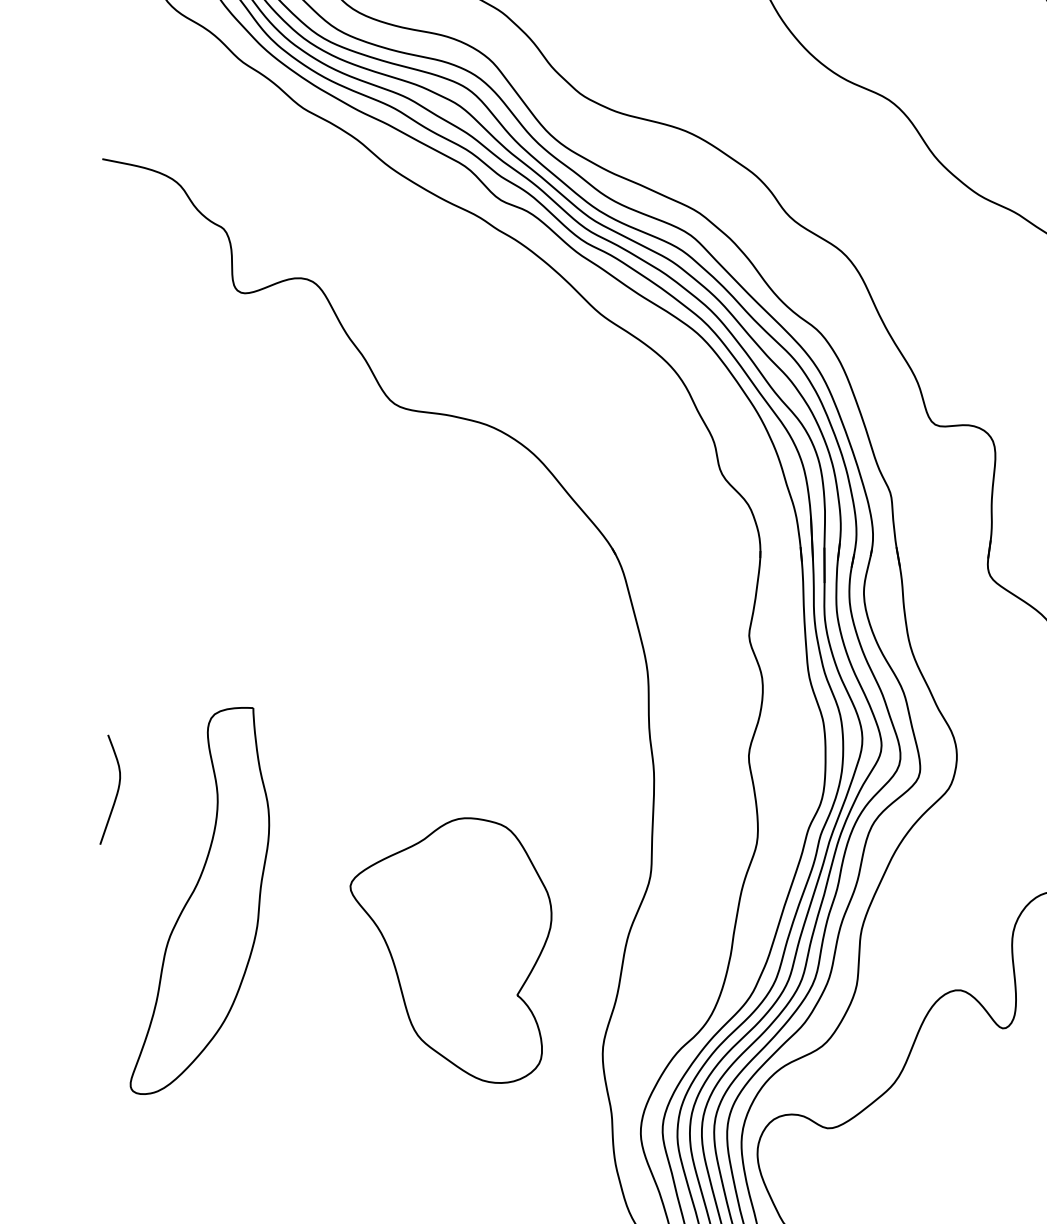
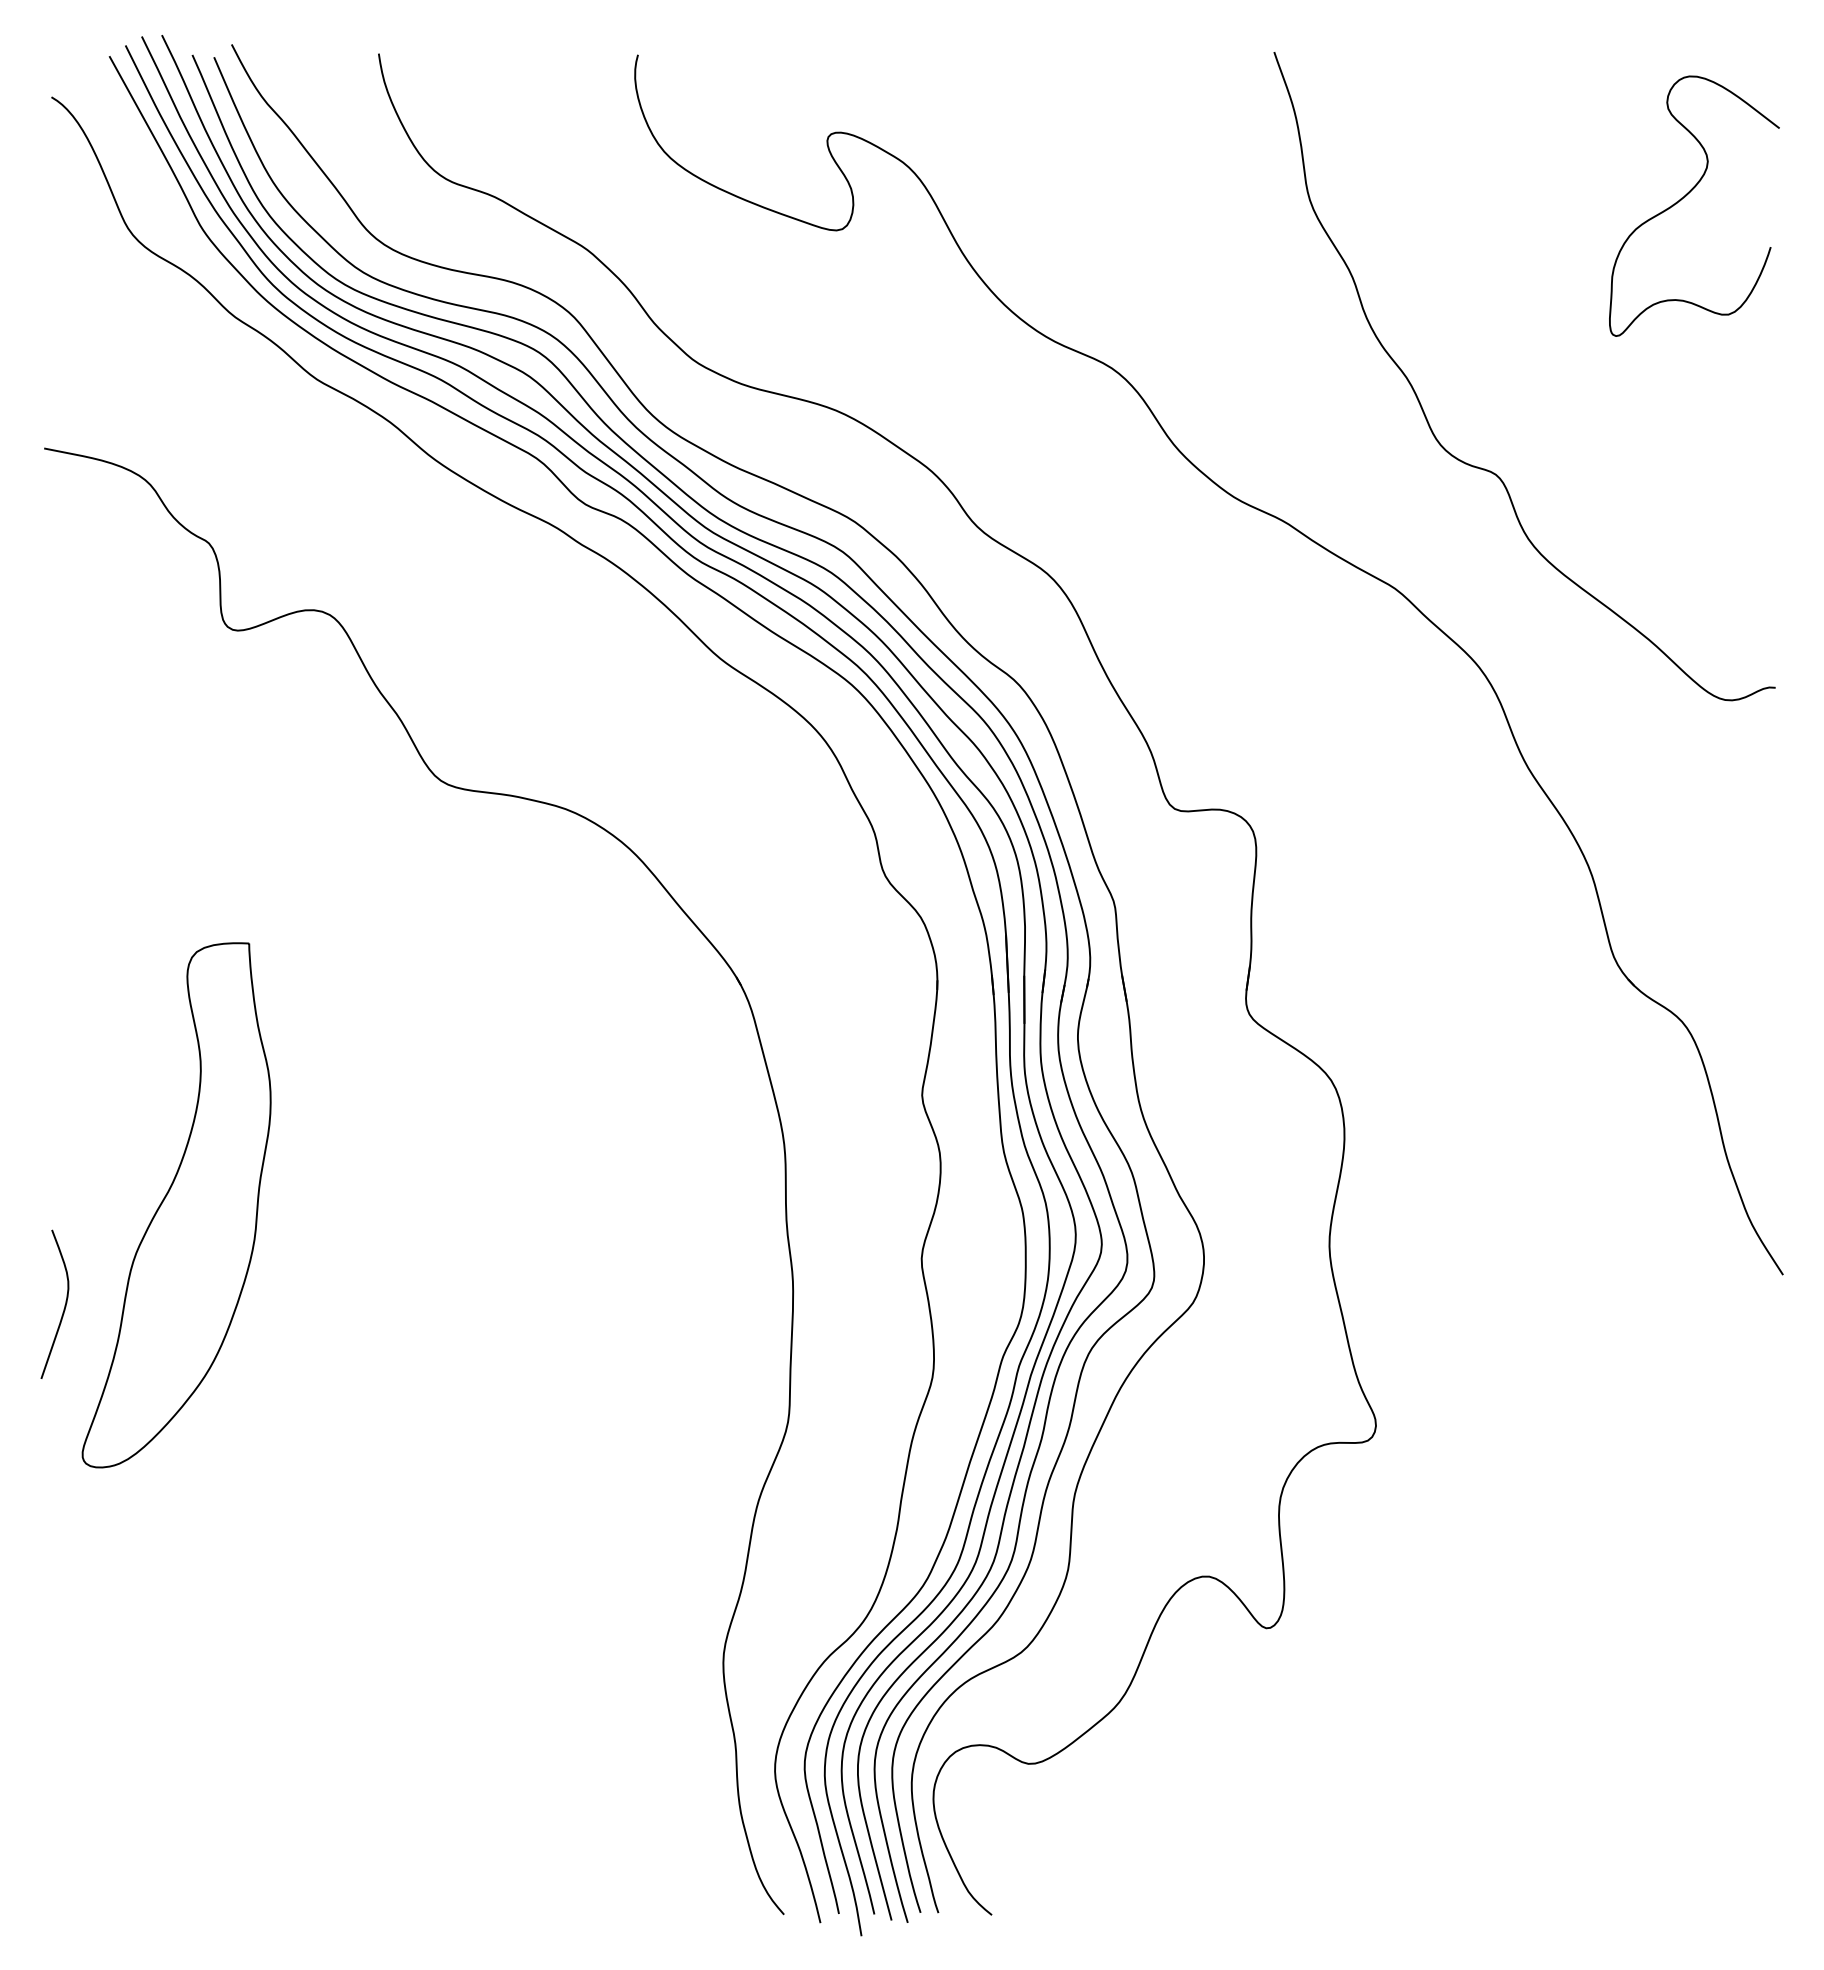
part: (199, 901) -> (176, 1205), moved
part: (451, 950) -> (517, 1522), removed

